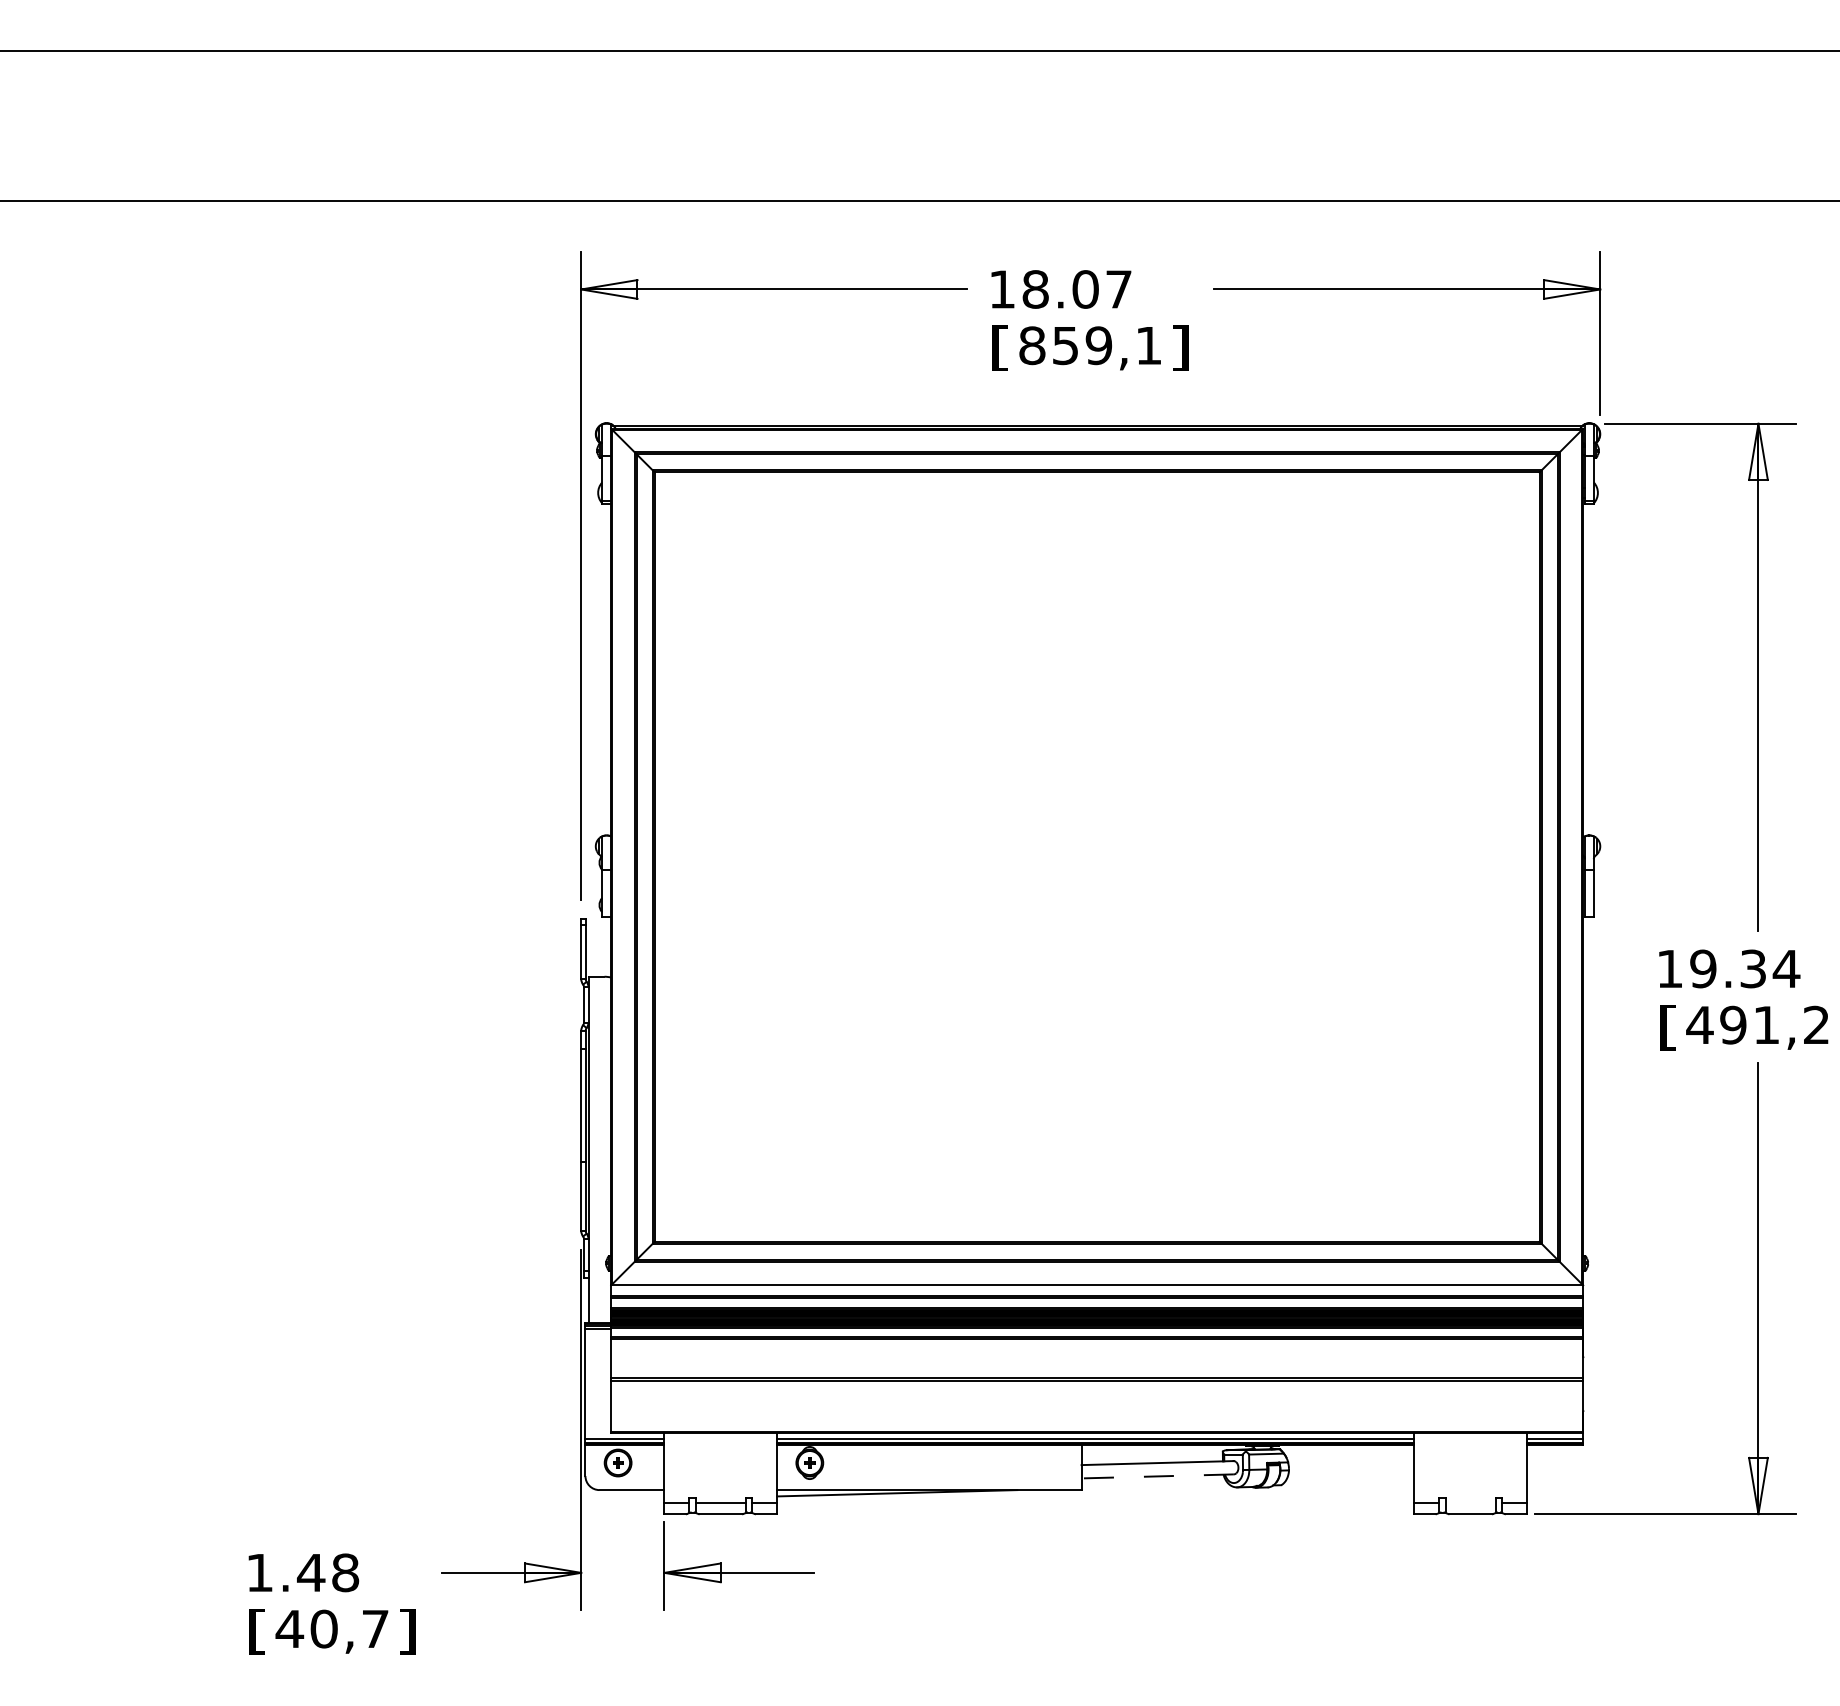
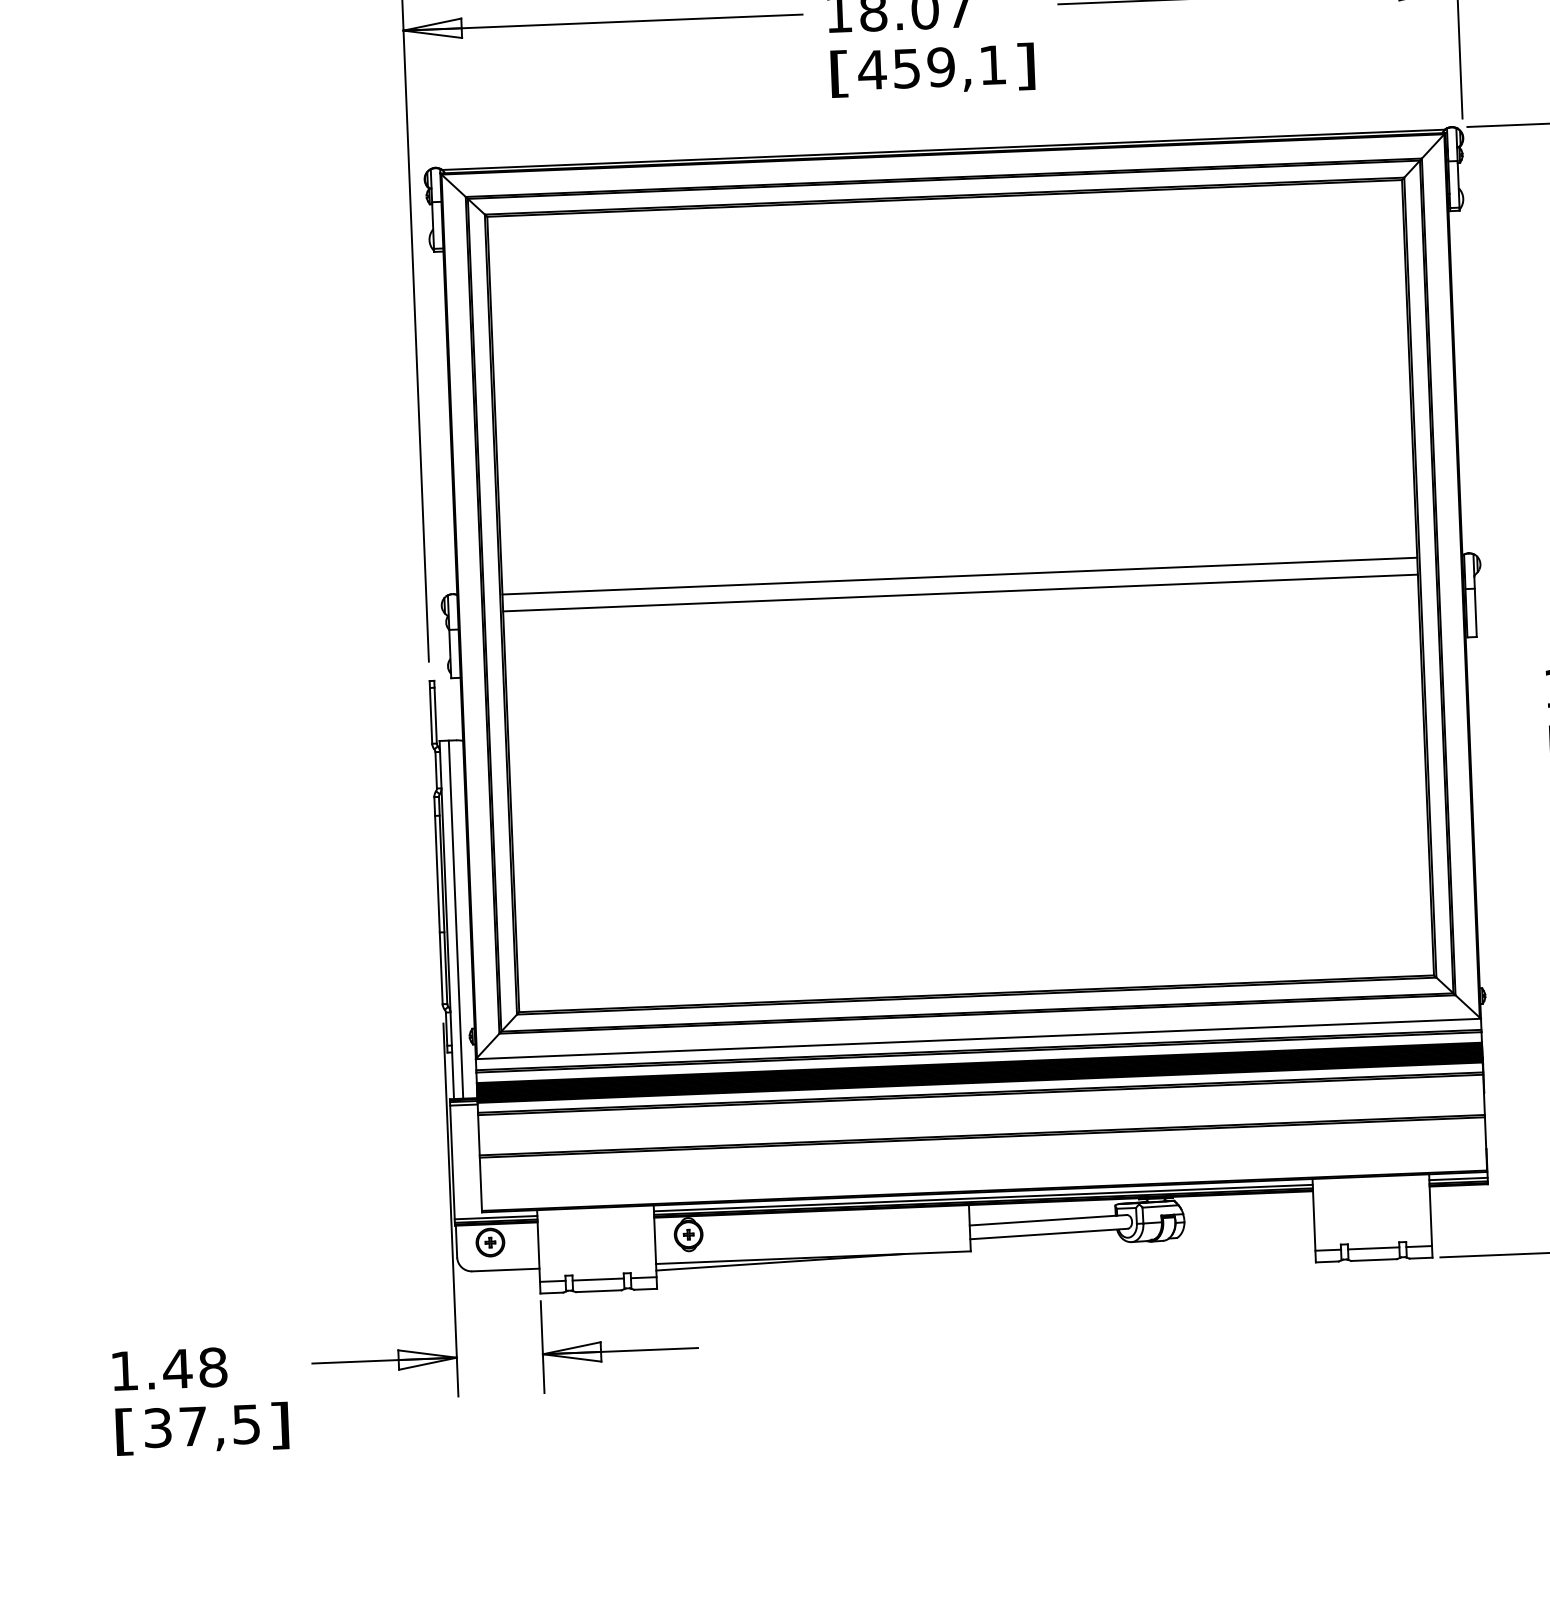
text: (1032, 345) -> (872, 69), 859,1 -> 459,1
line: (1096, 837) -> (959, 575), added
line: (1096, 854) -> (959, 593), added
line: (597, 1149) -> (456, 919), added
line: (1157, 1476) -> (1048, 1234), dashed -> solid
line: (1470, 1502) -> (1373, 1248), added
text: (331, 1628) -> (200, 1425), 40,7 -> 37,5

